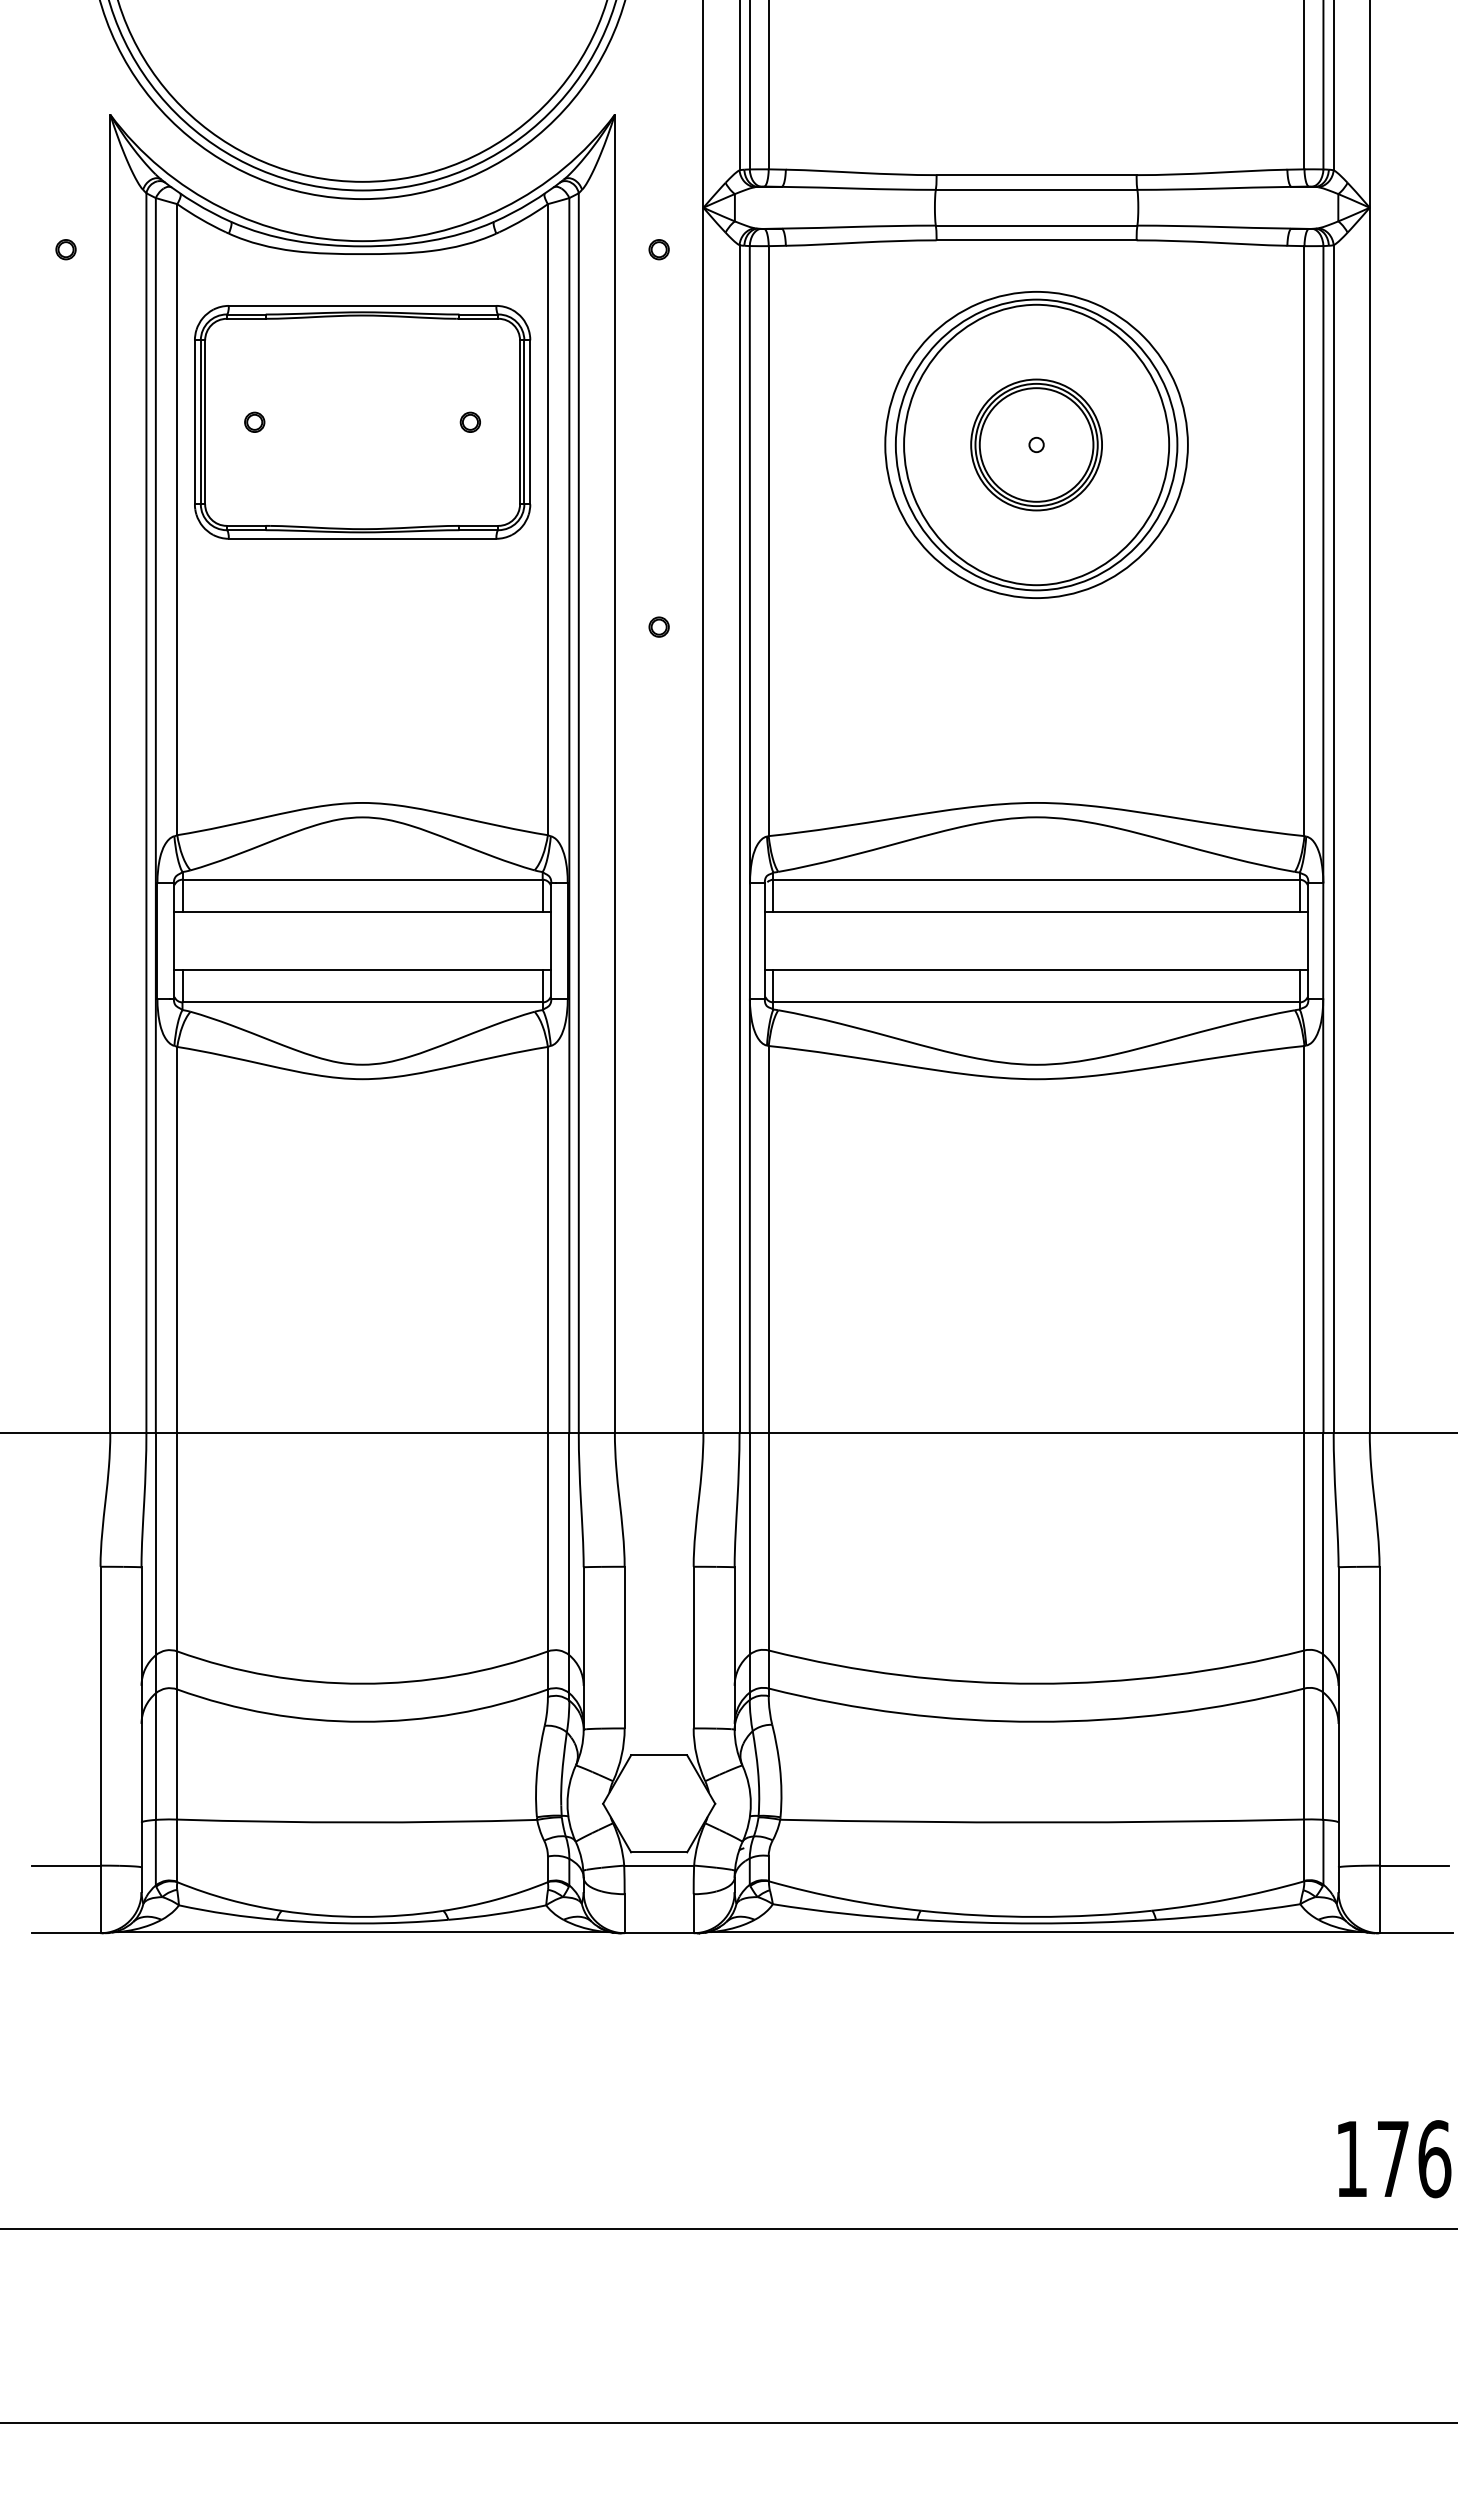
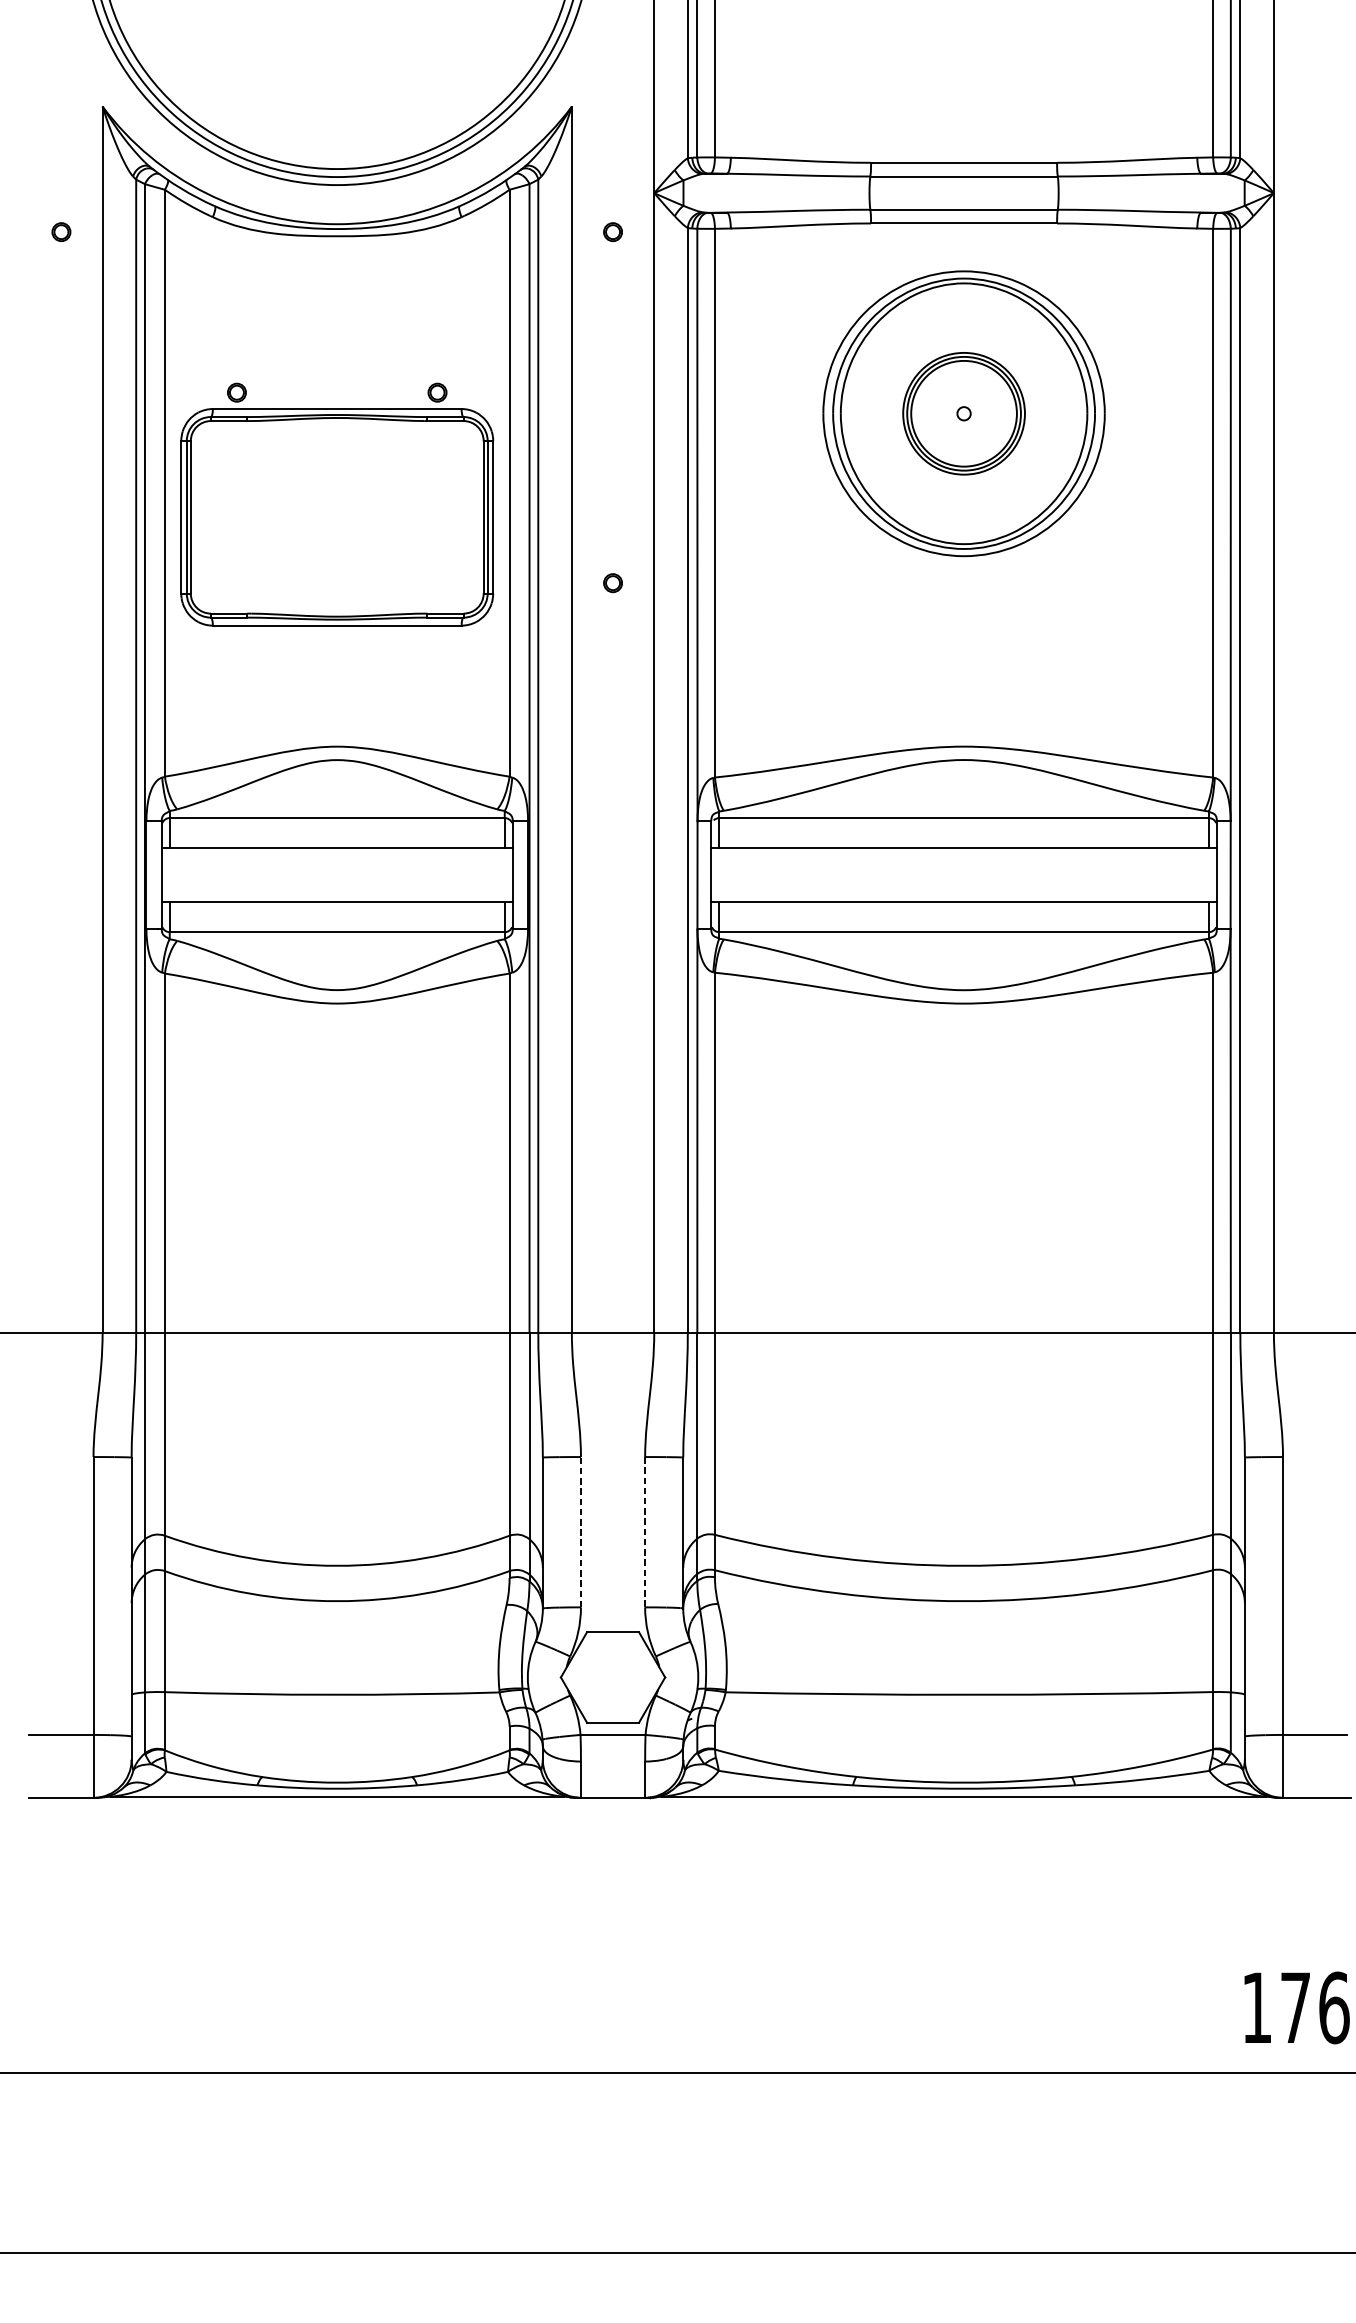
part: (362, 422) -> (337, 517), moved
line: (624, 1647) -> (580, 1532), solid -> dashed
line: (693, 1647) -> (644, 1532), solid -> dashed

